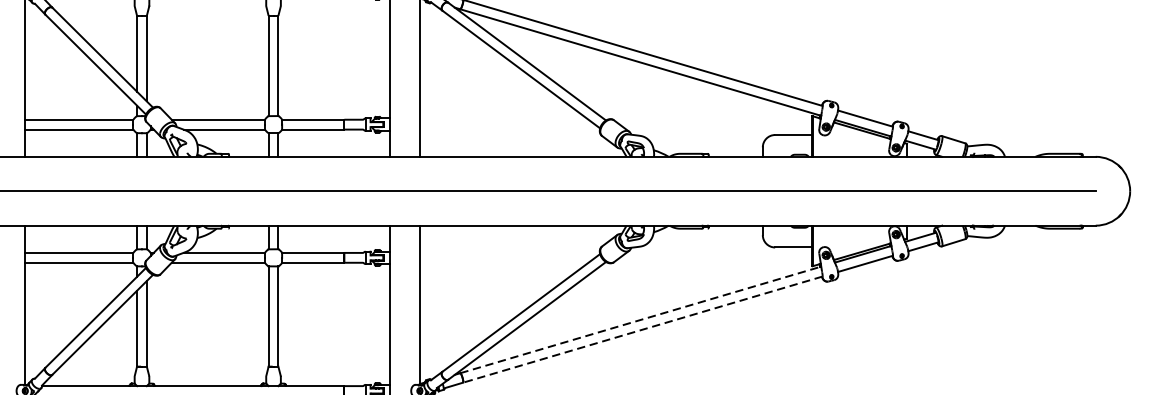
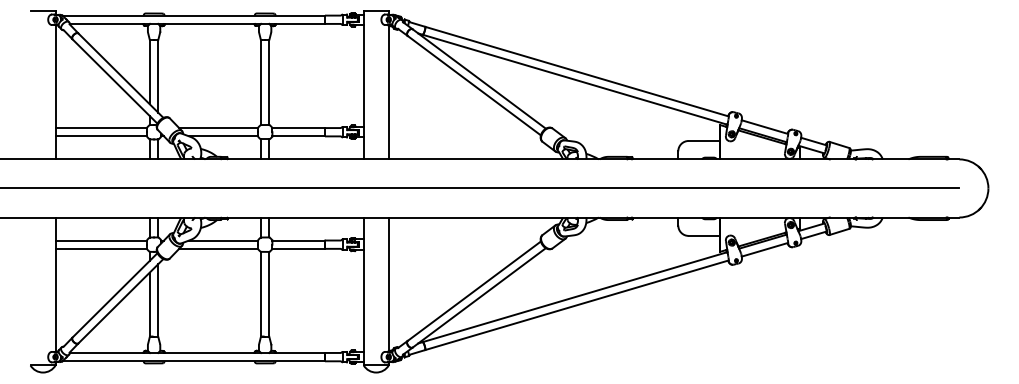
line: (641, 320) -> (575, 297), dashed -> solid
line: (642, 329) -> (576, 305), dashed -> solid

